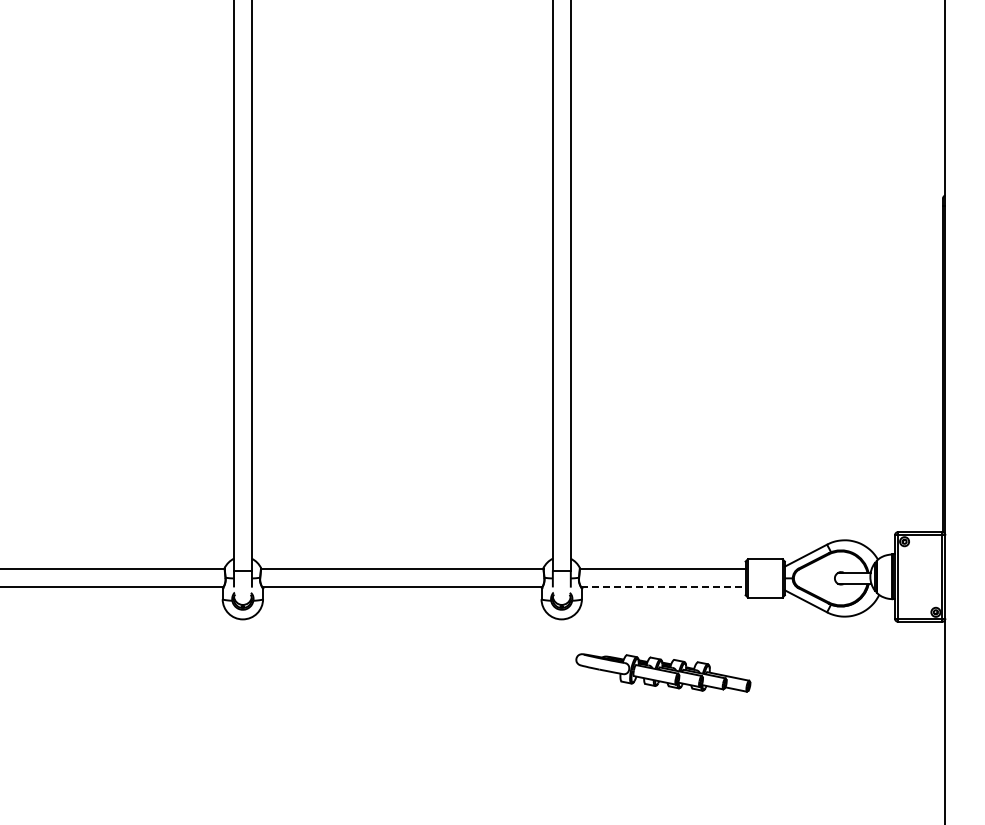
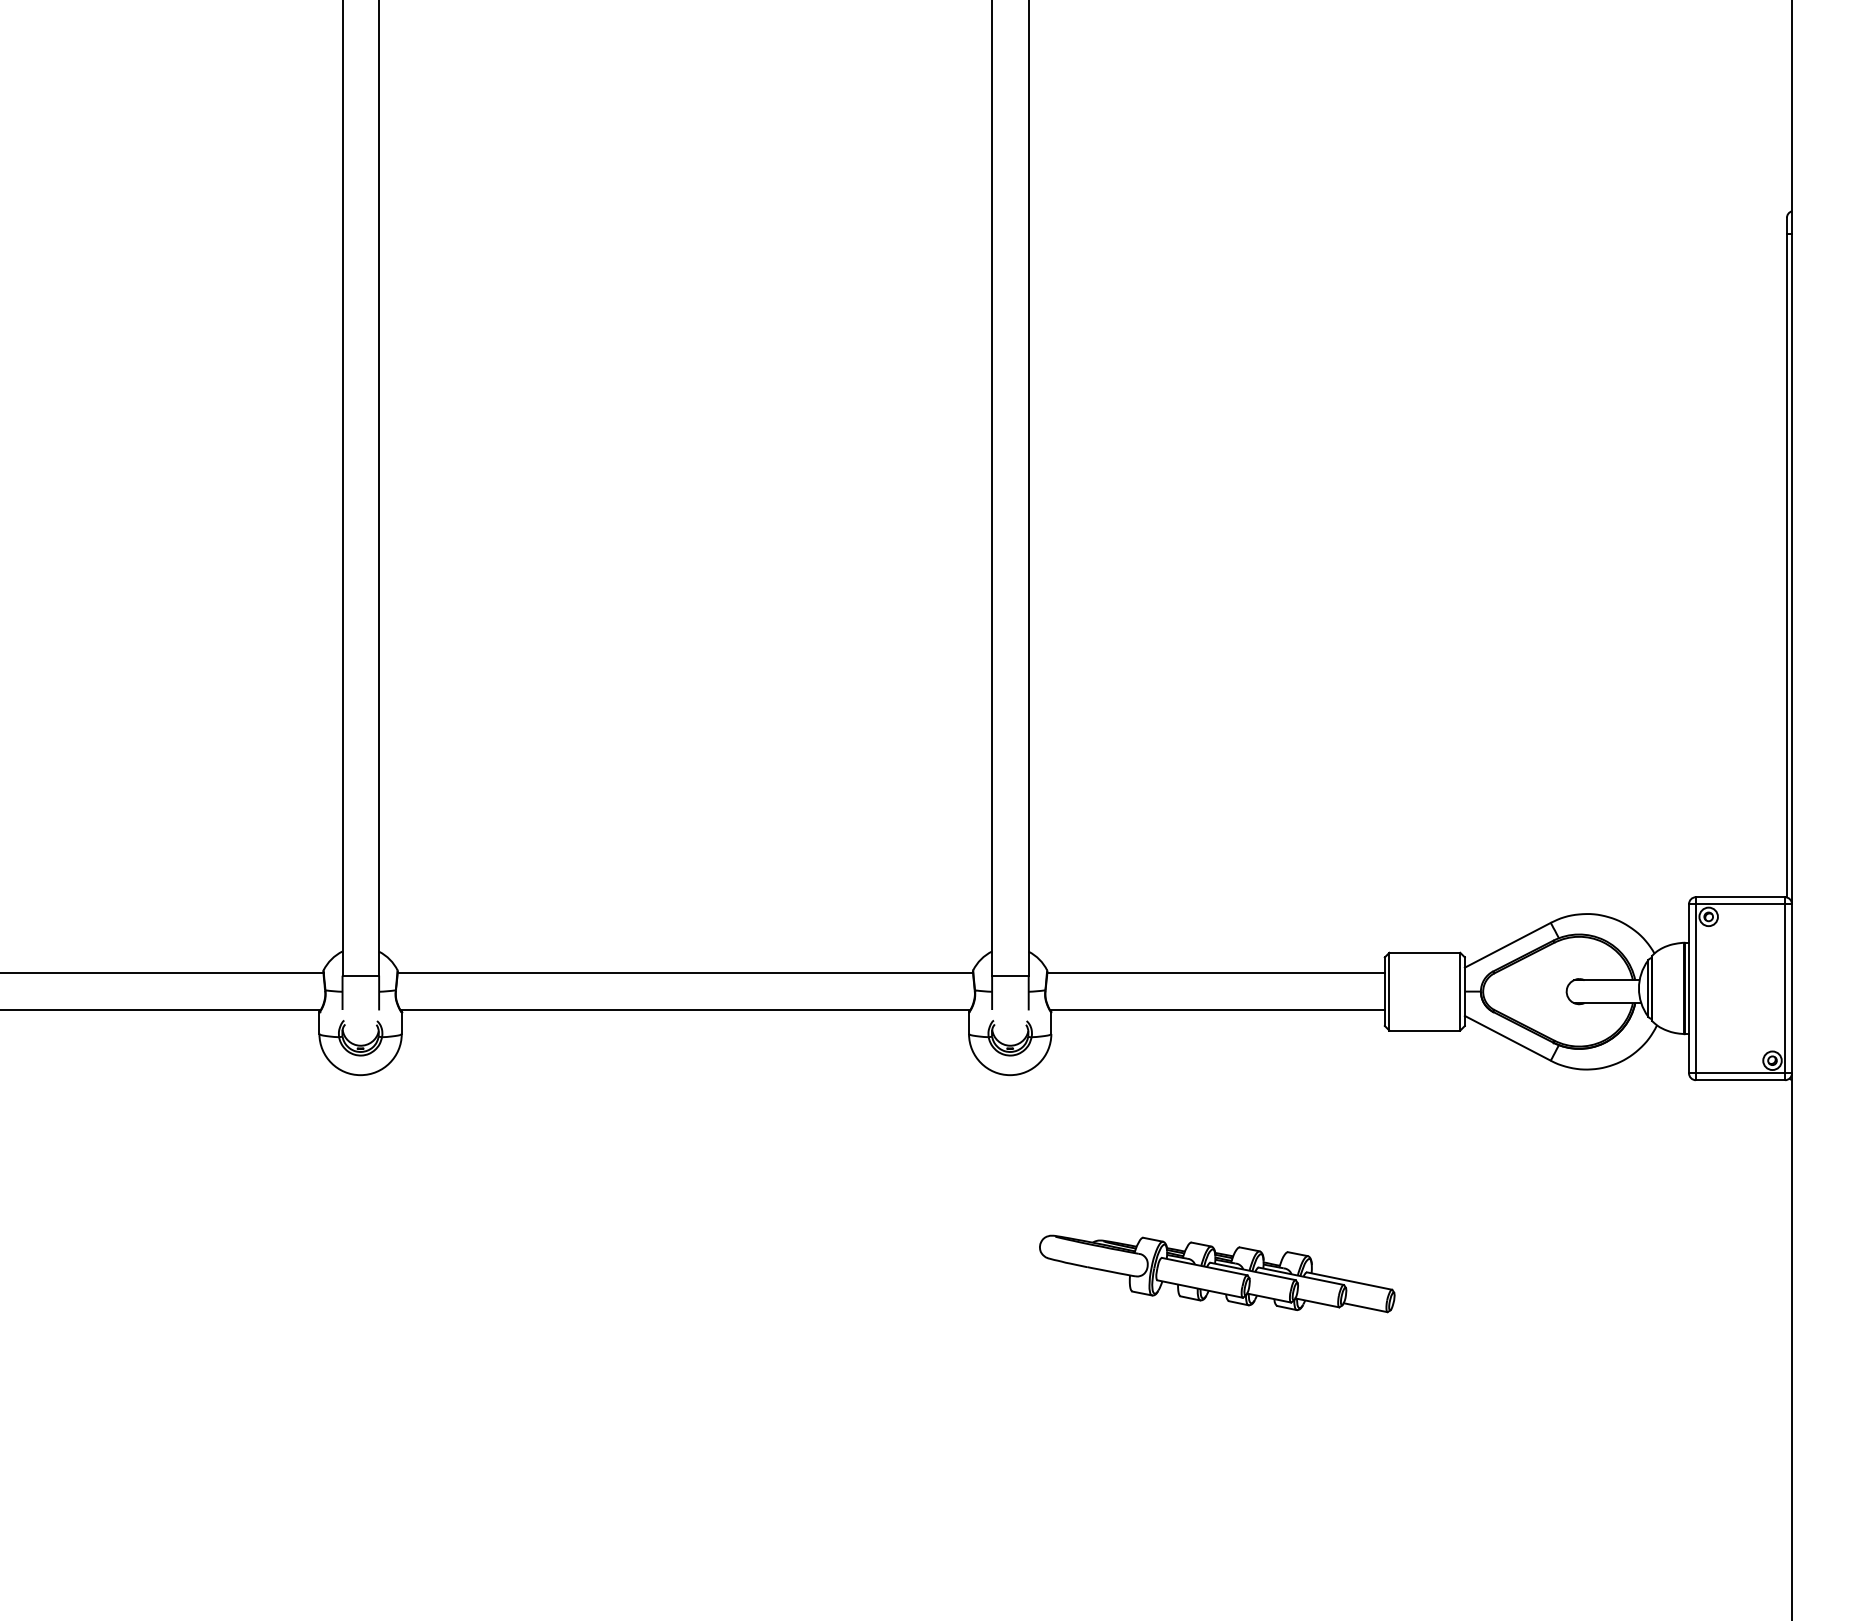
line: (663, 587) -> (1217, 1010), dashed -> solid
part: (663, 672) -> (1217, 1272), moved

